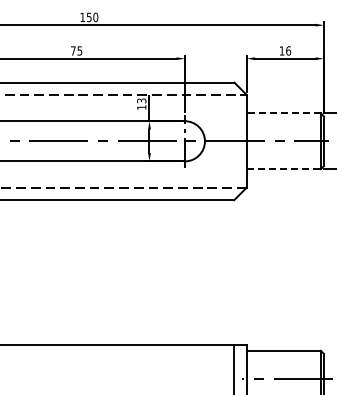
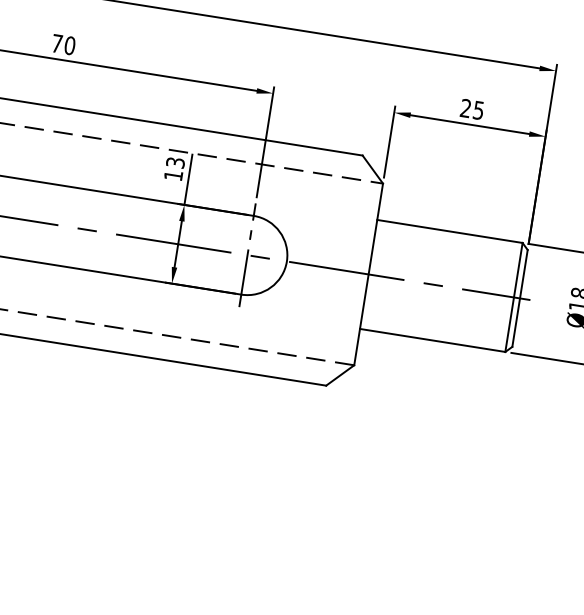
text: (79, 50) -> (69, 44), 75 -> 70
text: (285, 50) -> (472, 108), 16 -> 25
line: (283, 113) -> (449, 231), dashed -> solid
line: (284, 169) -> (433, 341), dashed -> solid

